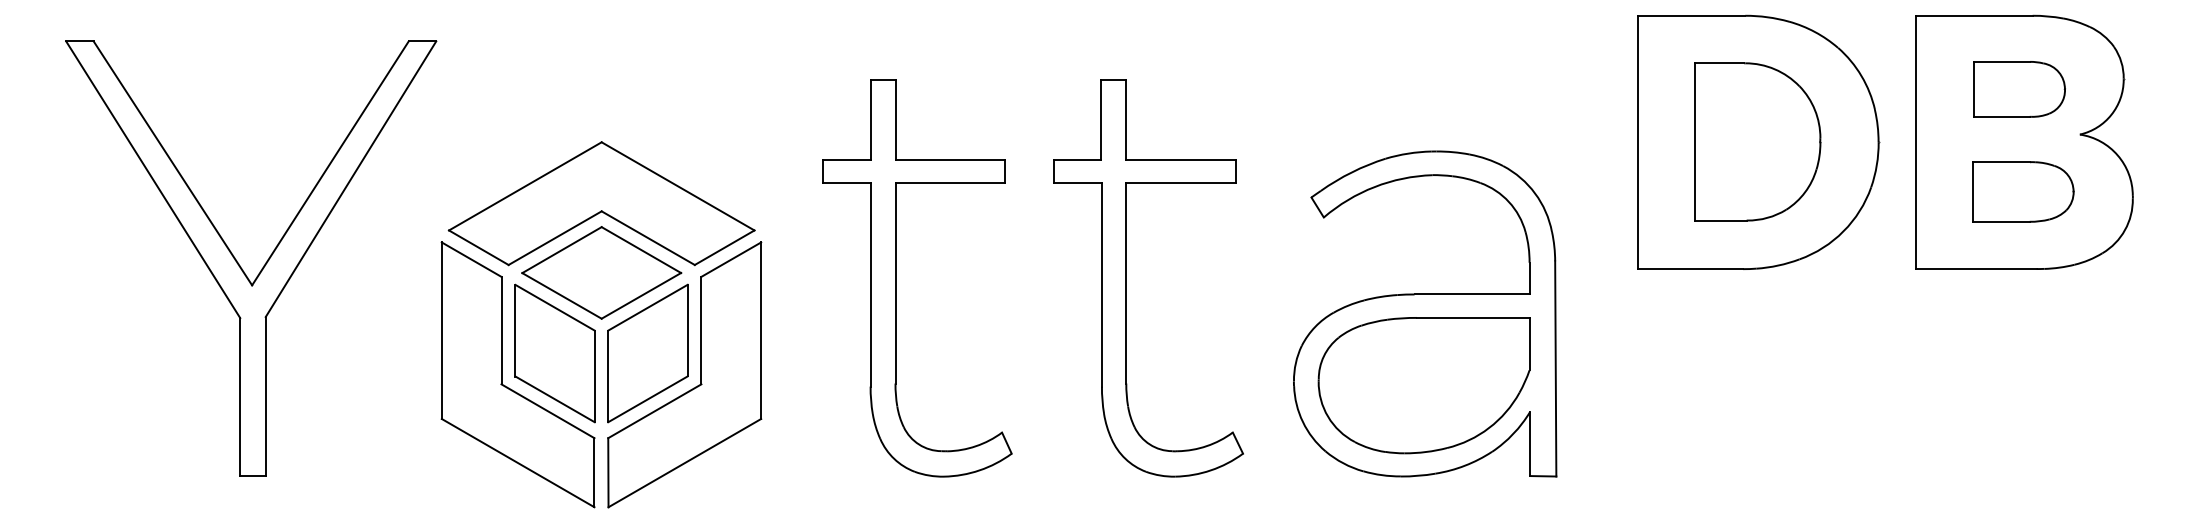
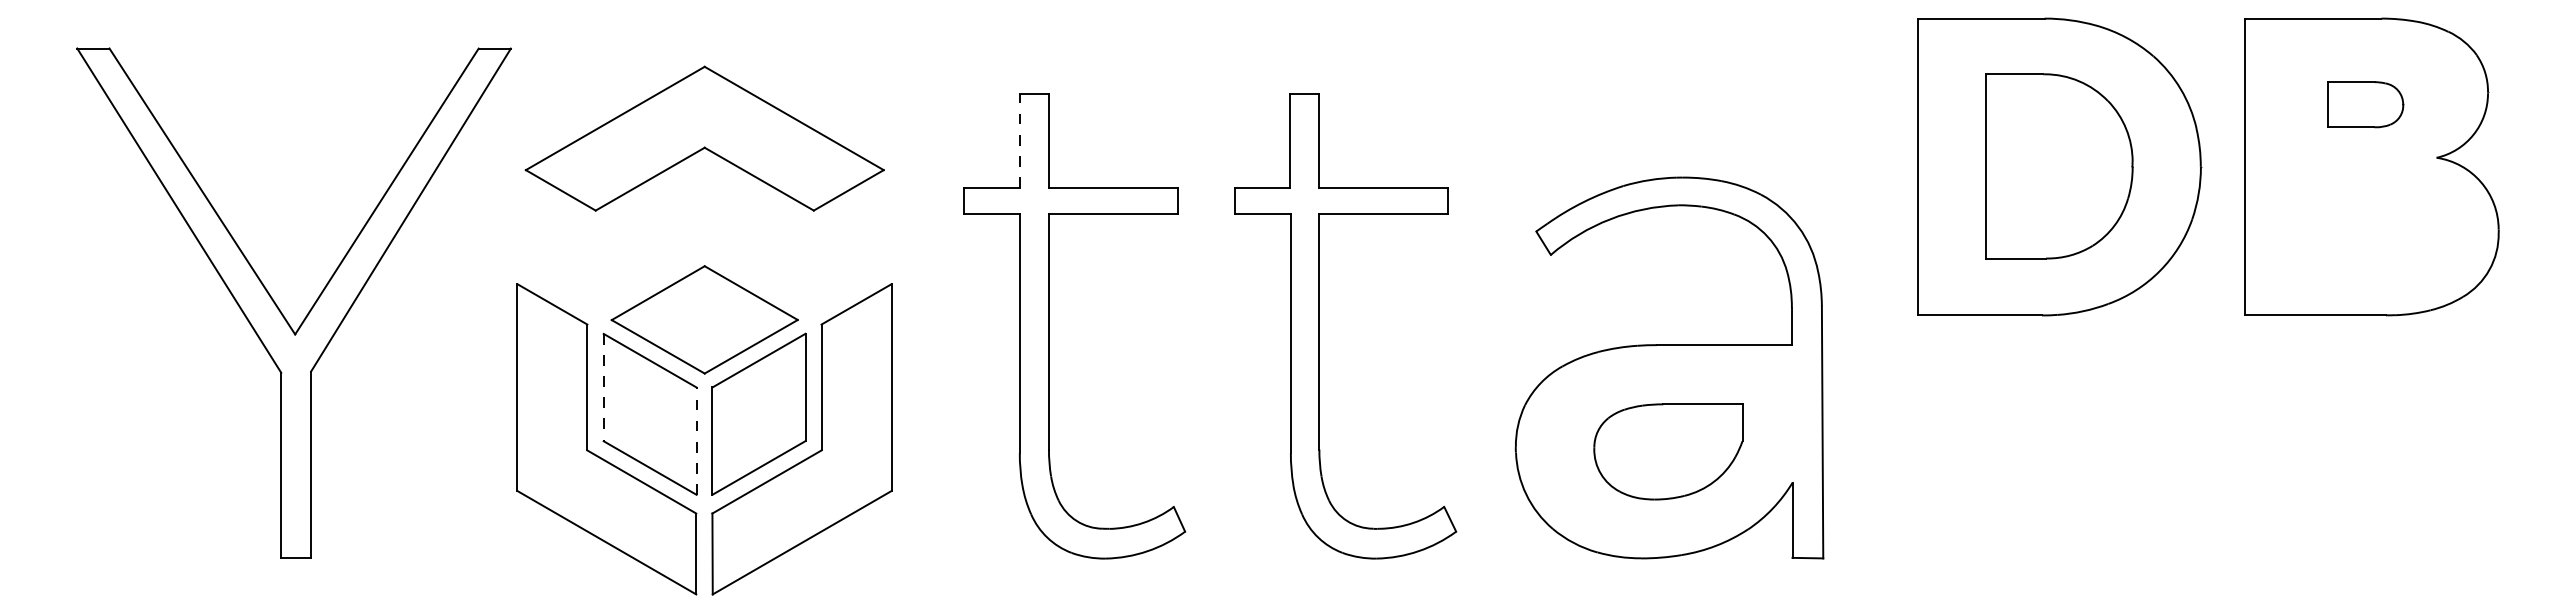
part: (2019, 89) -> (2365, 104), size x0.7
line: (870, 119) -> (1019, 140), solid -> dashed
part: (2023, 191) -> (2370, 224), removed
part: (601, 203) -> (704, 138), moved
line: (515, 330) -> (603, 387), solid -> dashed
line: (594, 376) -> (696, 441), solid -> dashed
part: (1424, 385) -> (1668, 451), size x0.6

